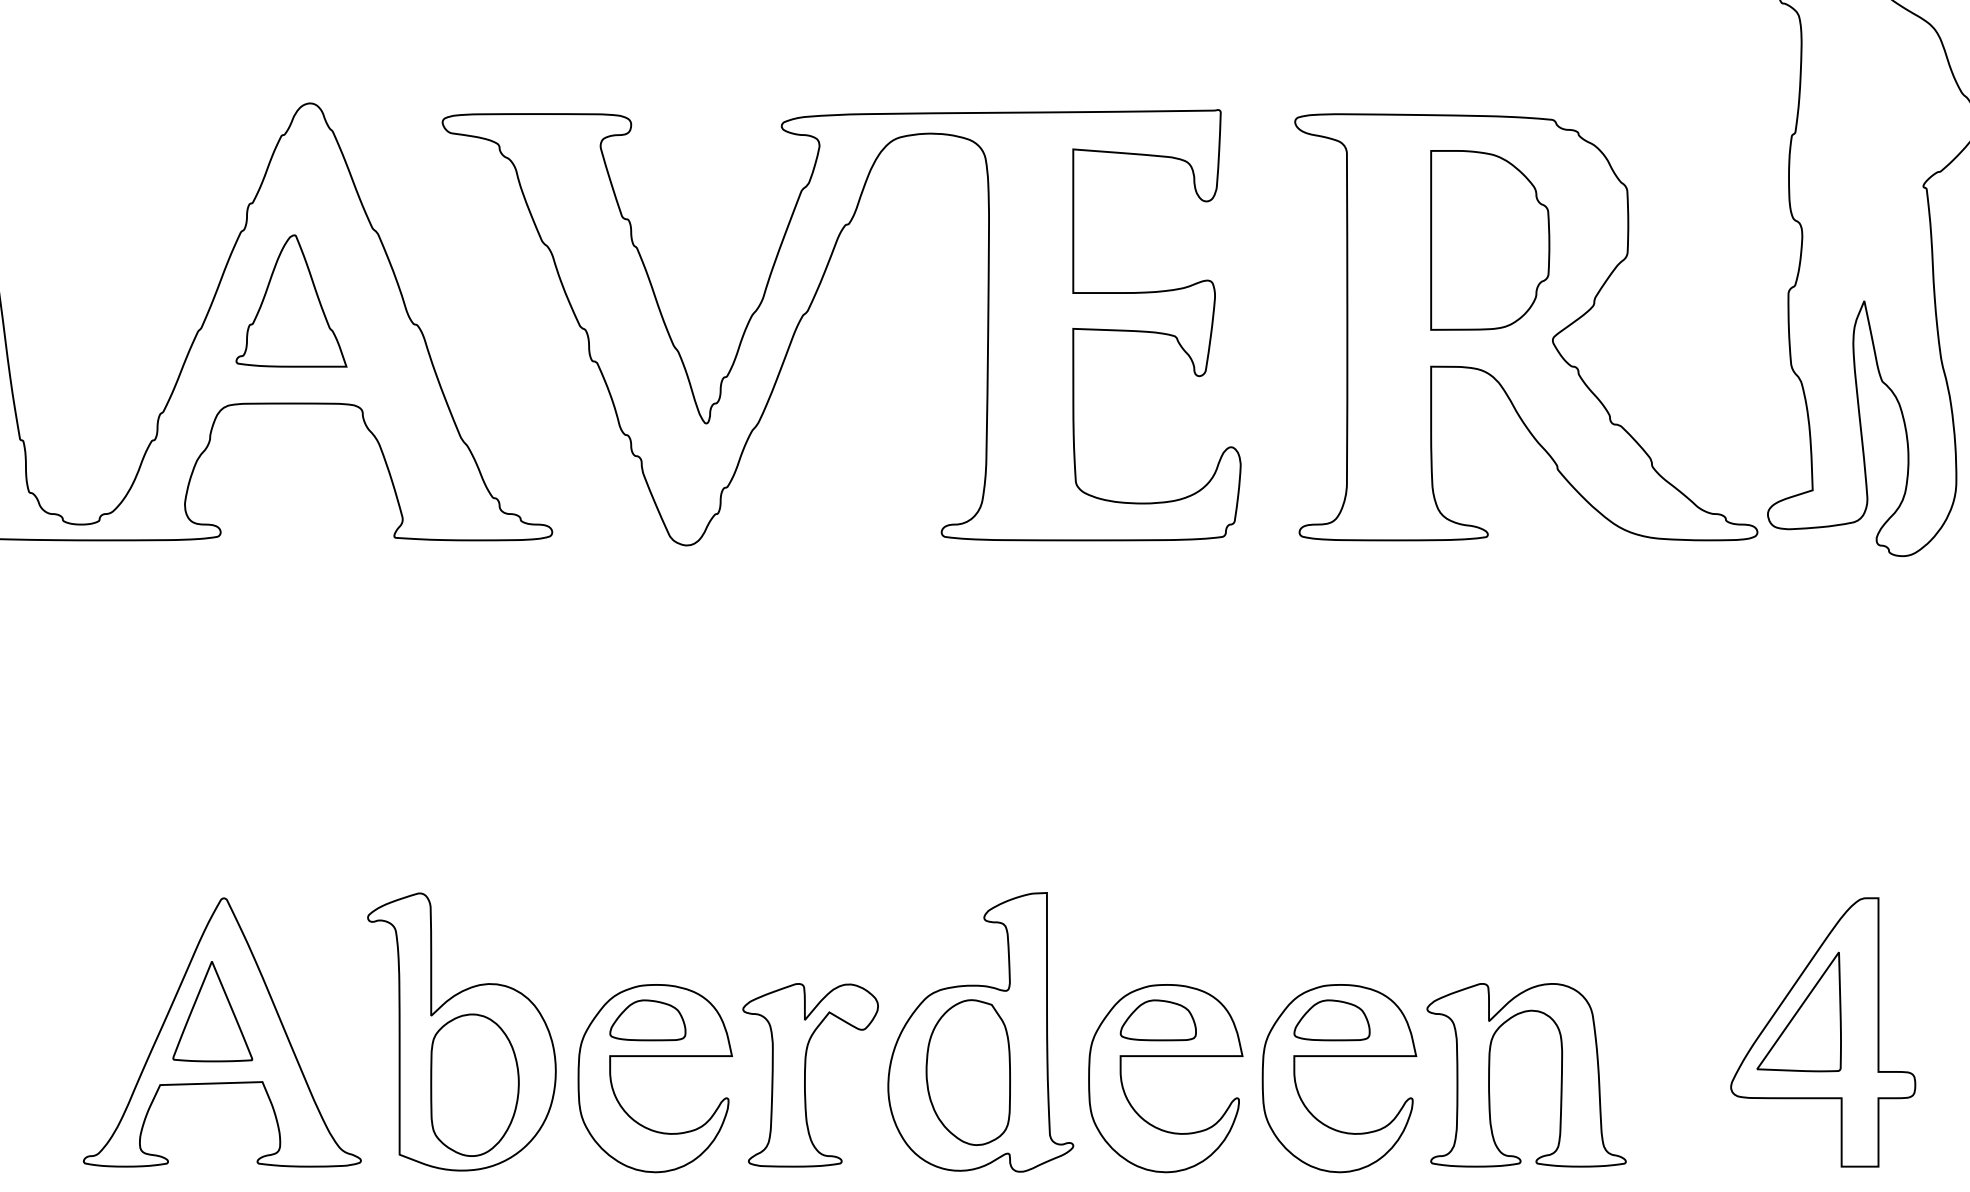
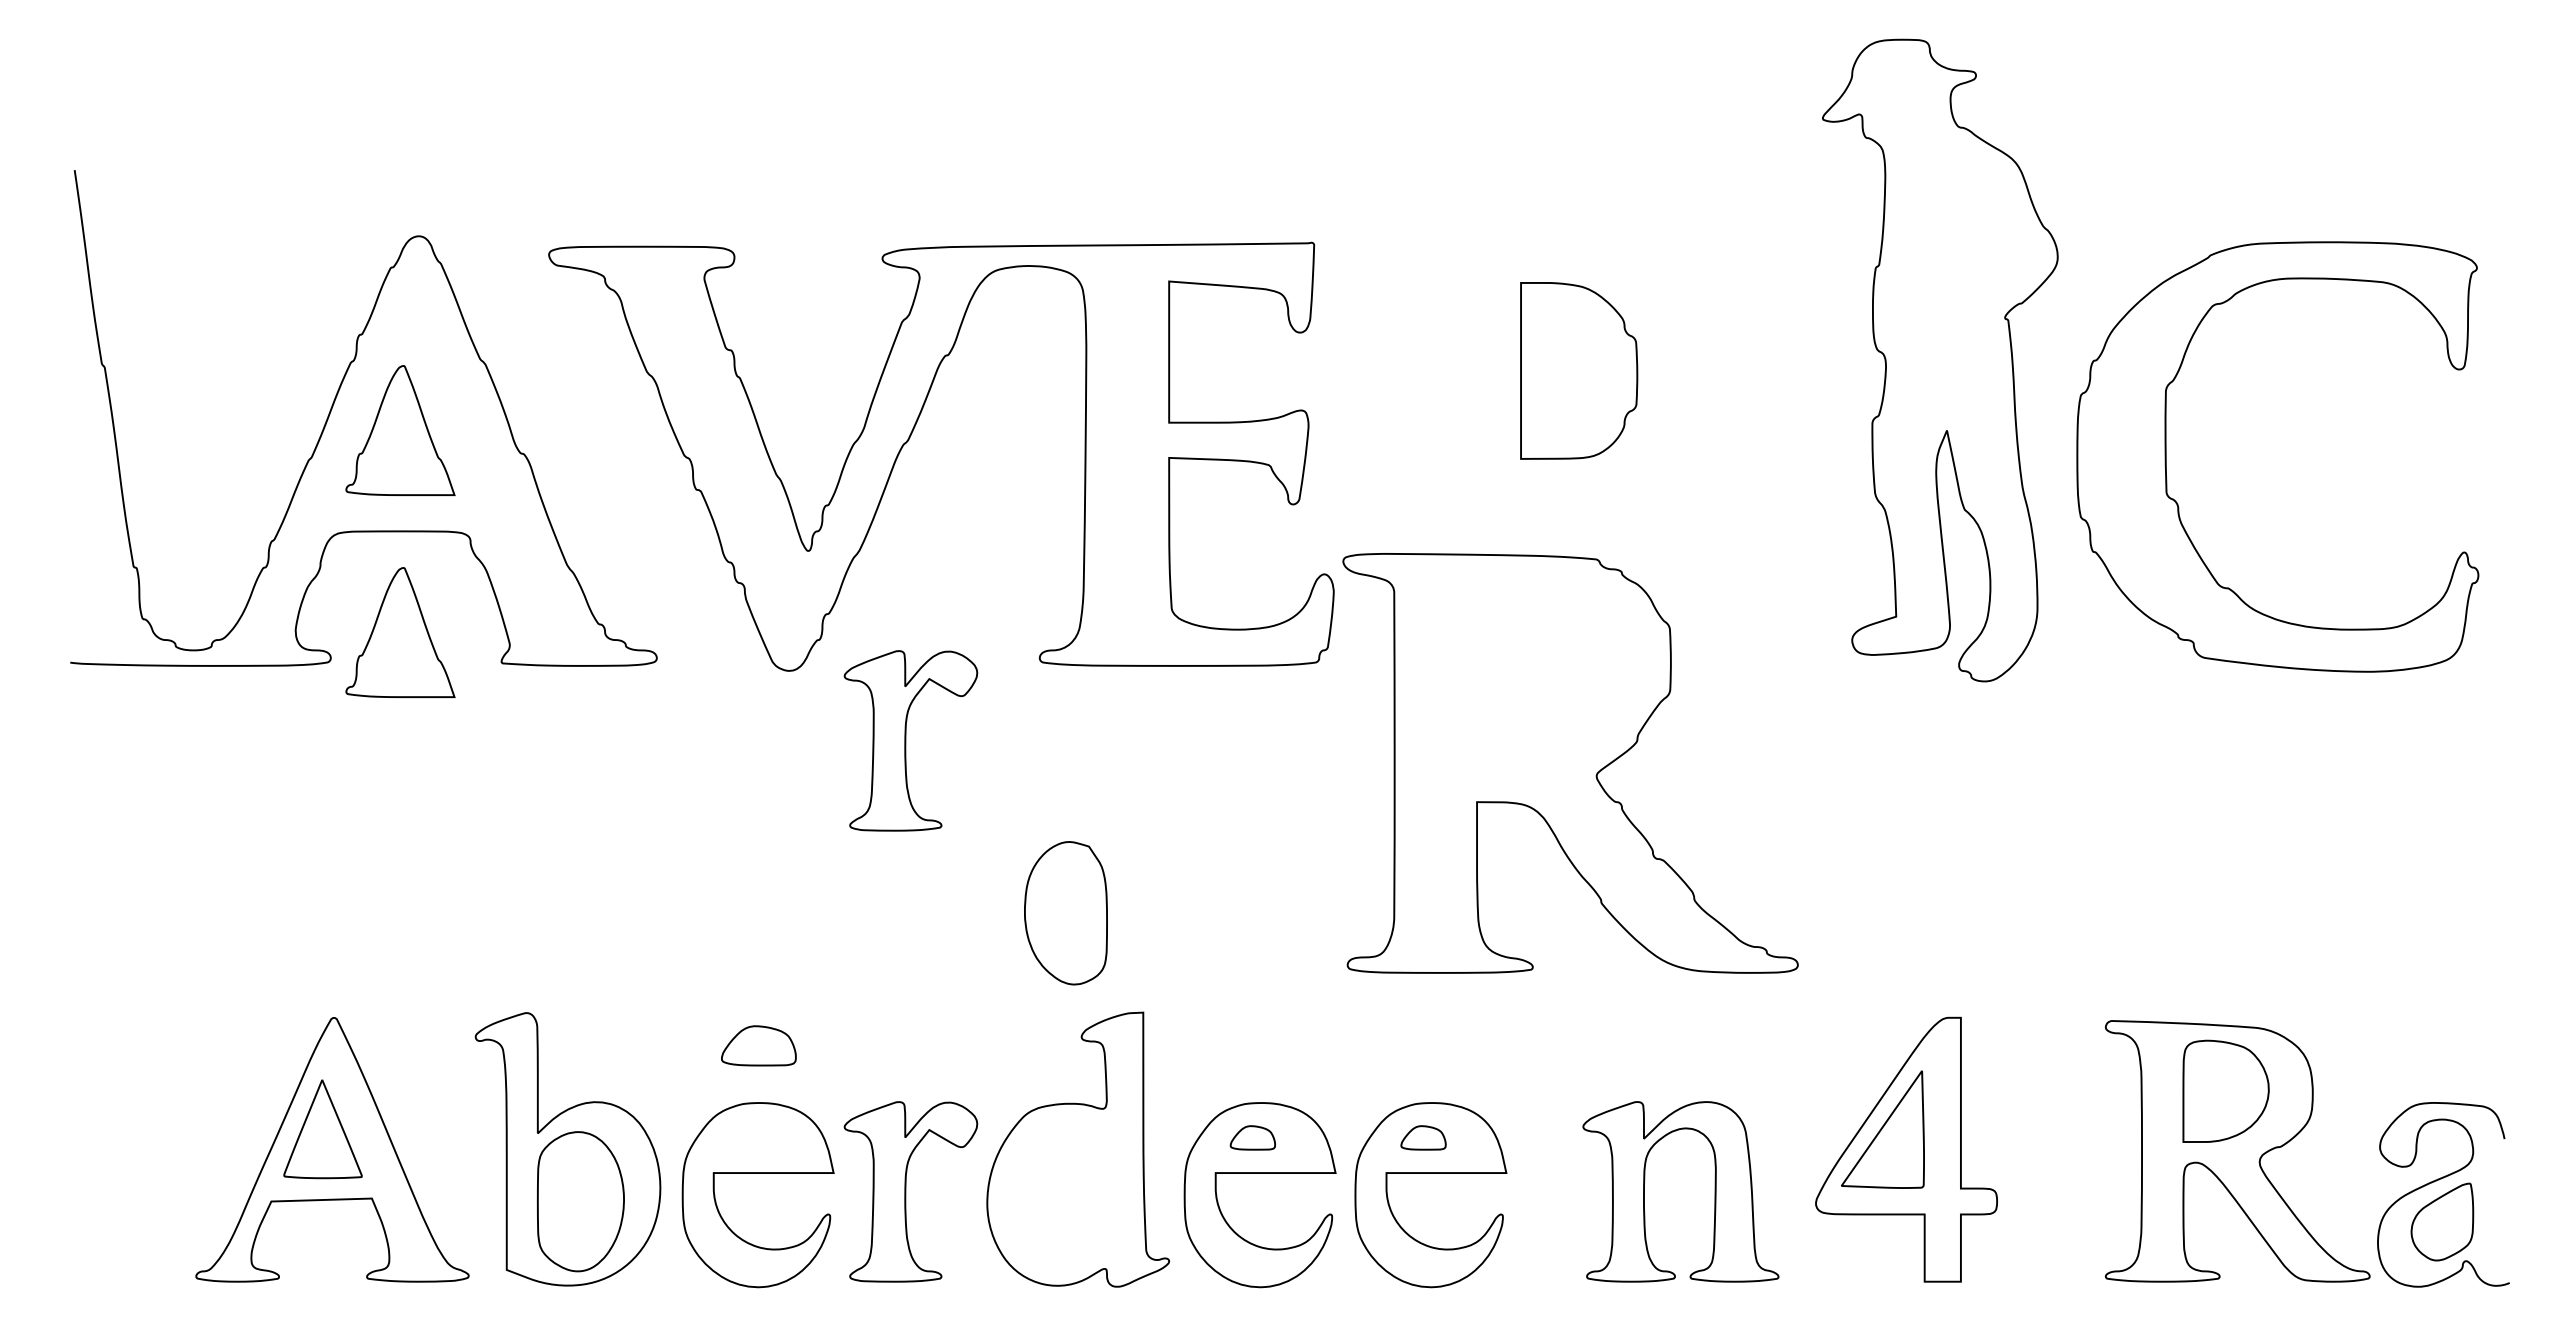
part: (1526, 327) -> (1570, 763), moved
part: (291, 506) -> (400, 632), added
part: (810, 616) -> (910, 740), added
part: (647, 1019) -> (758, 1045), moved
part: (1158, 1019) -> (1252, 1137), size x0.6
part: (1331, 1019) -> (1423, 1137), size x0.6
part: (967, 1072) -> (1065, 913), moved
part: (1560, 1074) -> (1714, 1191), moved

